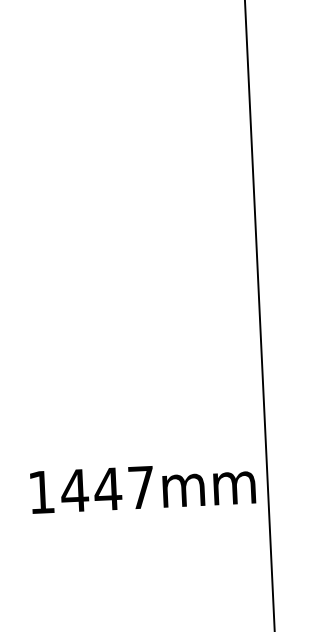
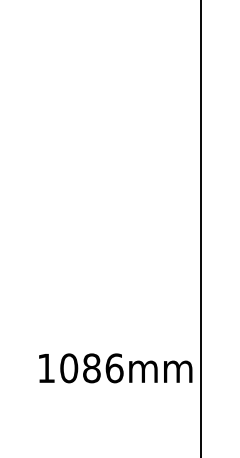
text: (107, 489) -> (91, 368), 1447mm -> 1086mm

